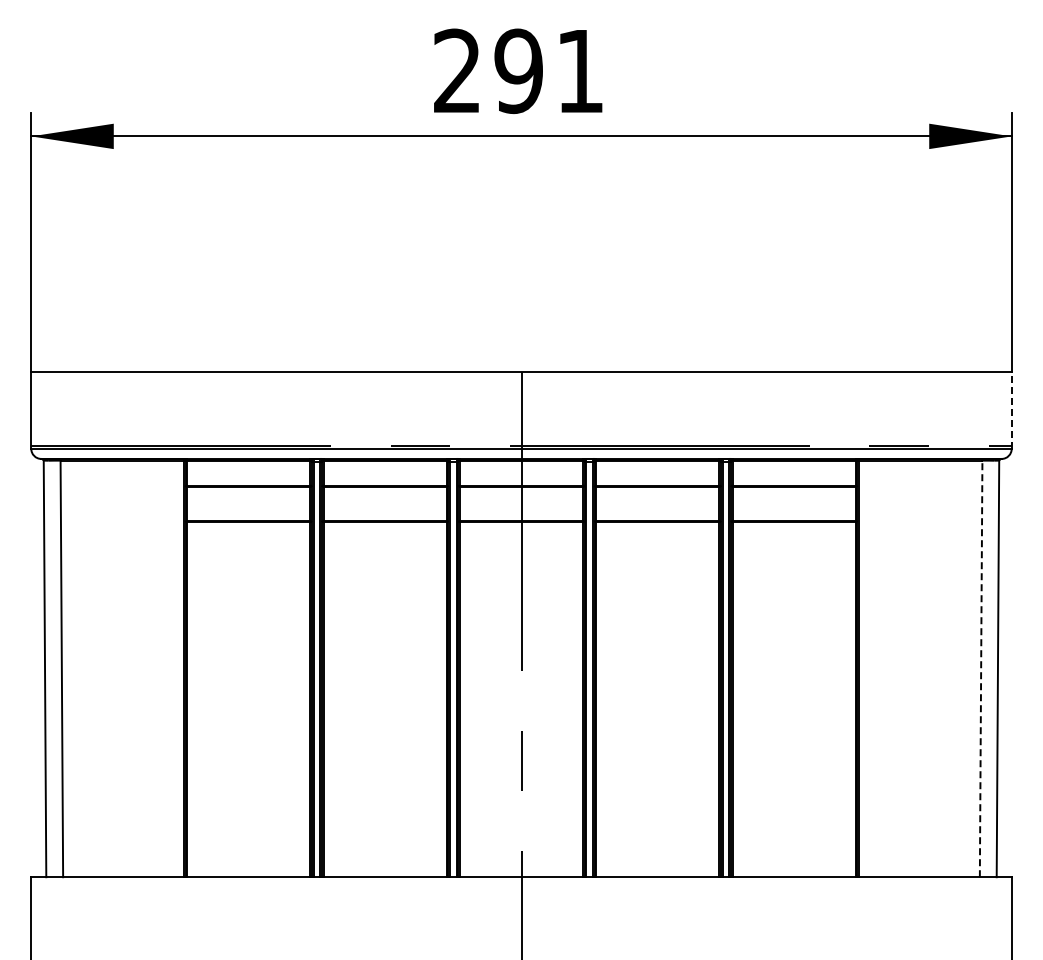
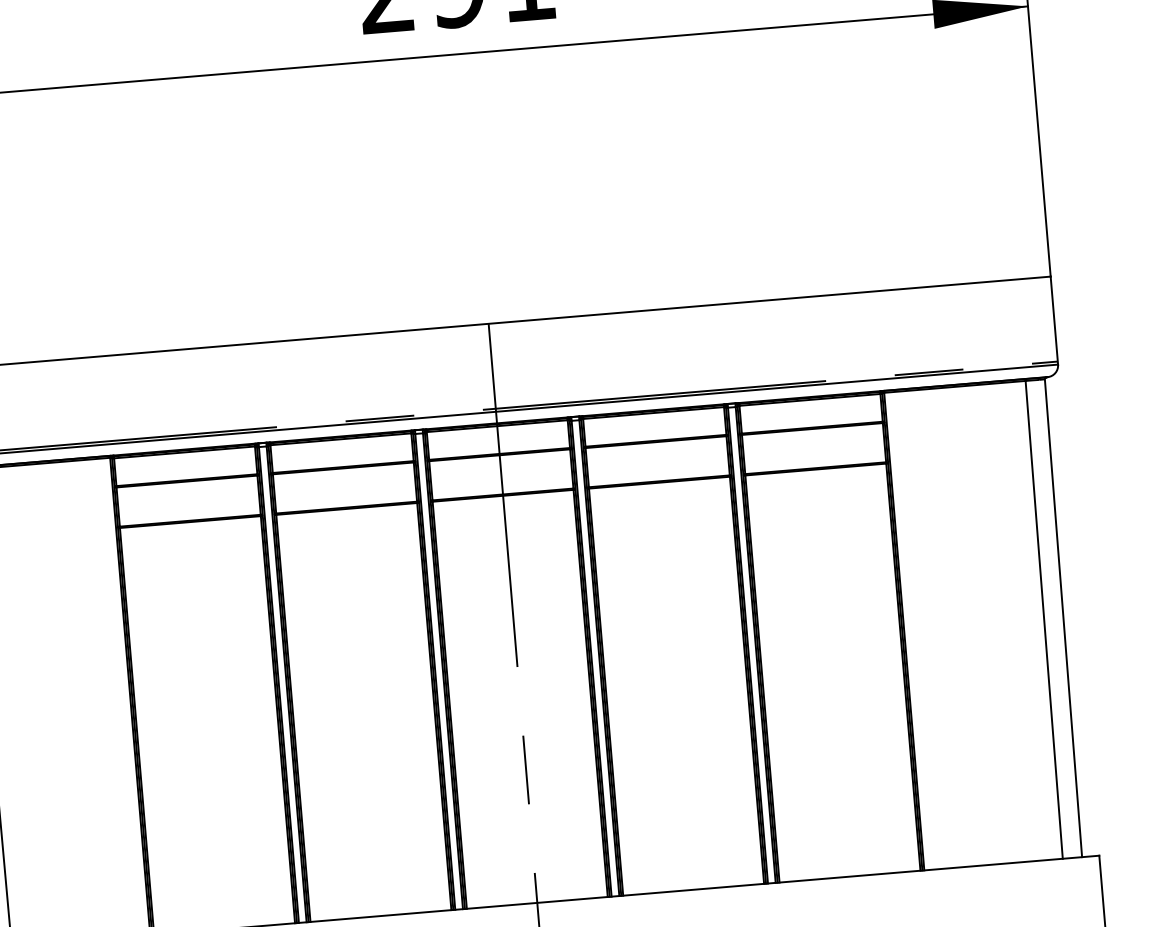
line: (1011, 409) -> (1054, 319), dashed -> solid
line: (981, 668) -> (1044, 619), dashed -> solid

